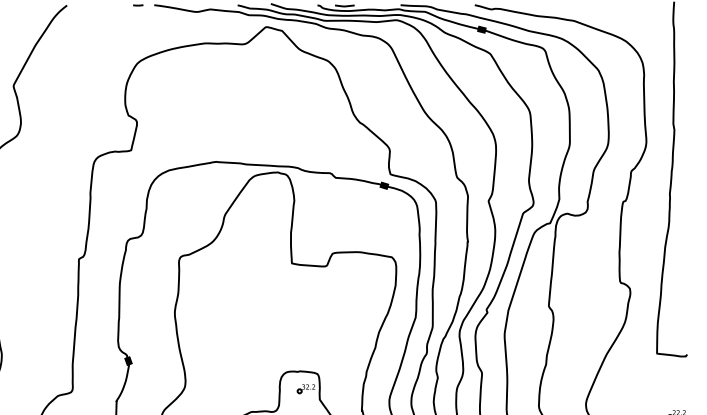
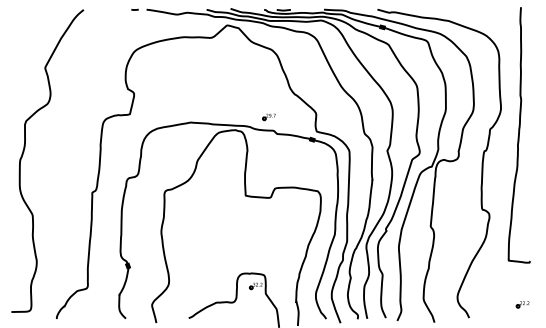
part: (323, 154) -> (268, 117), added

